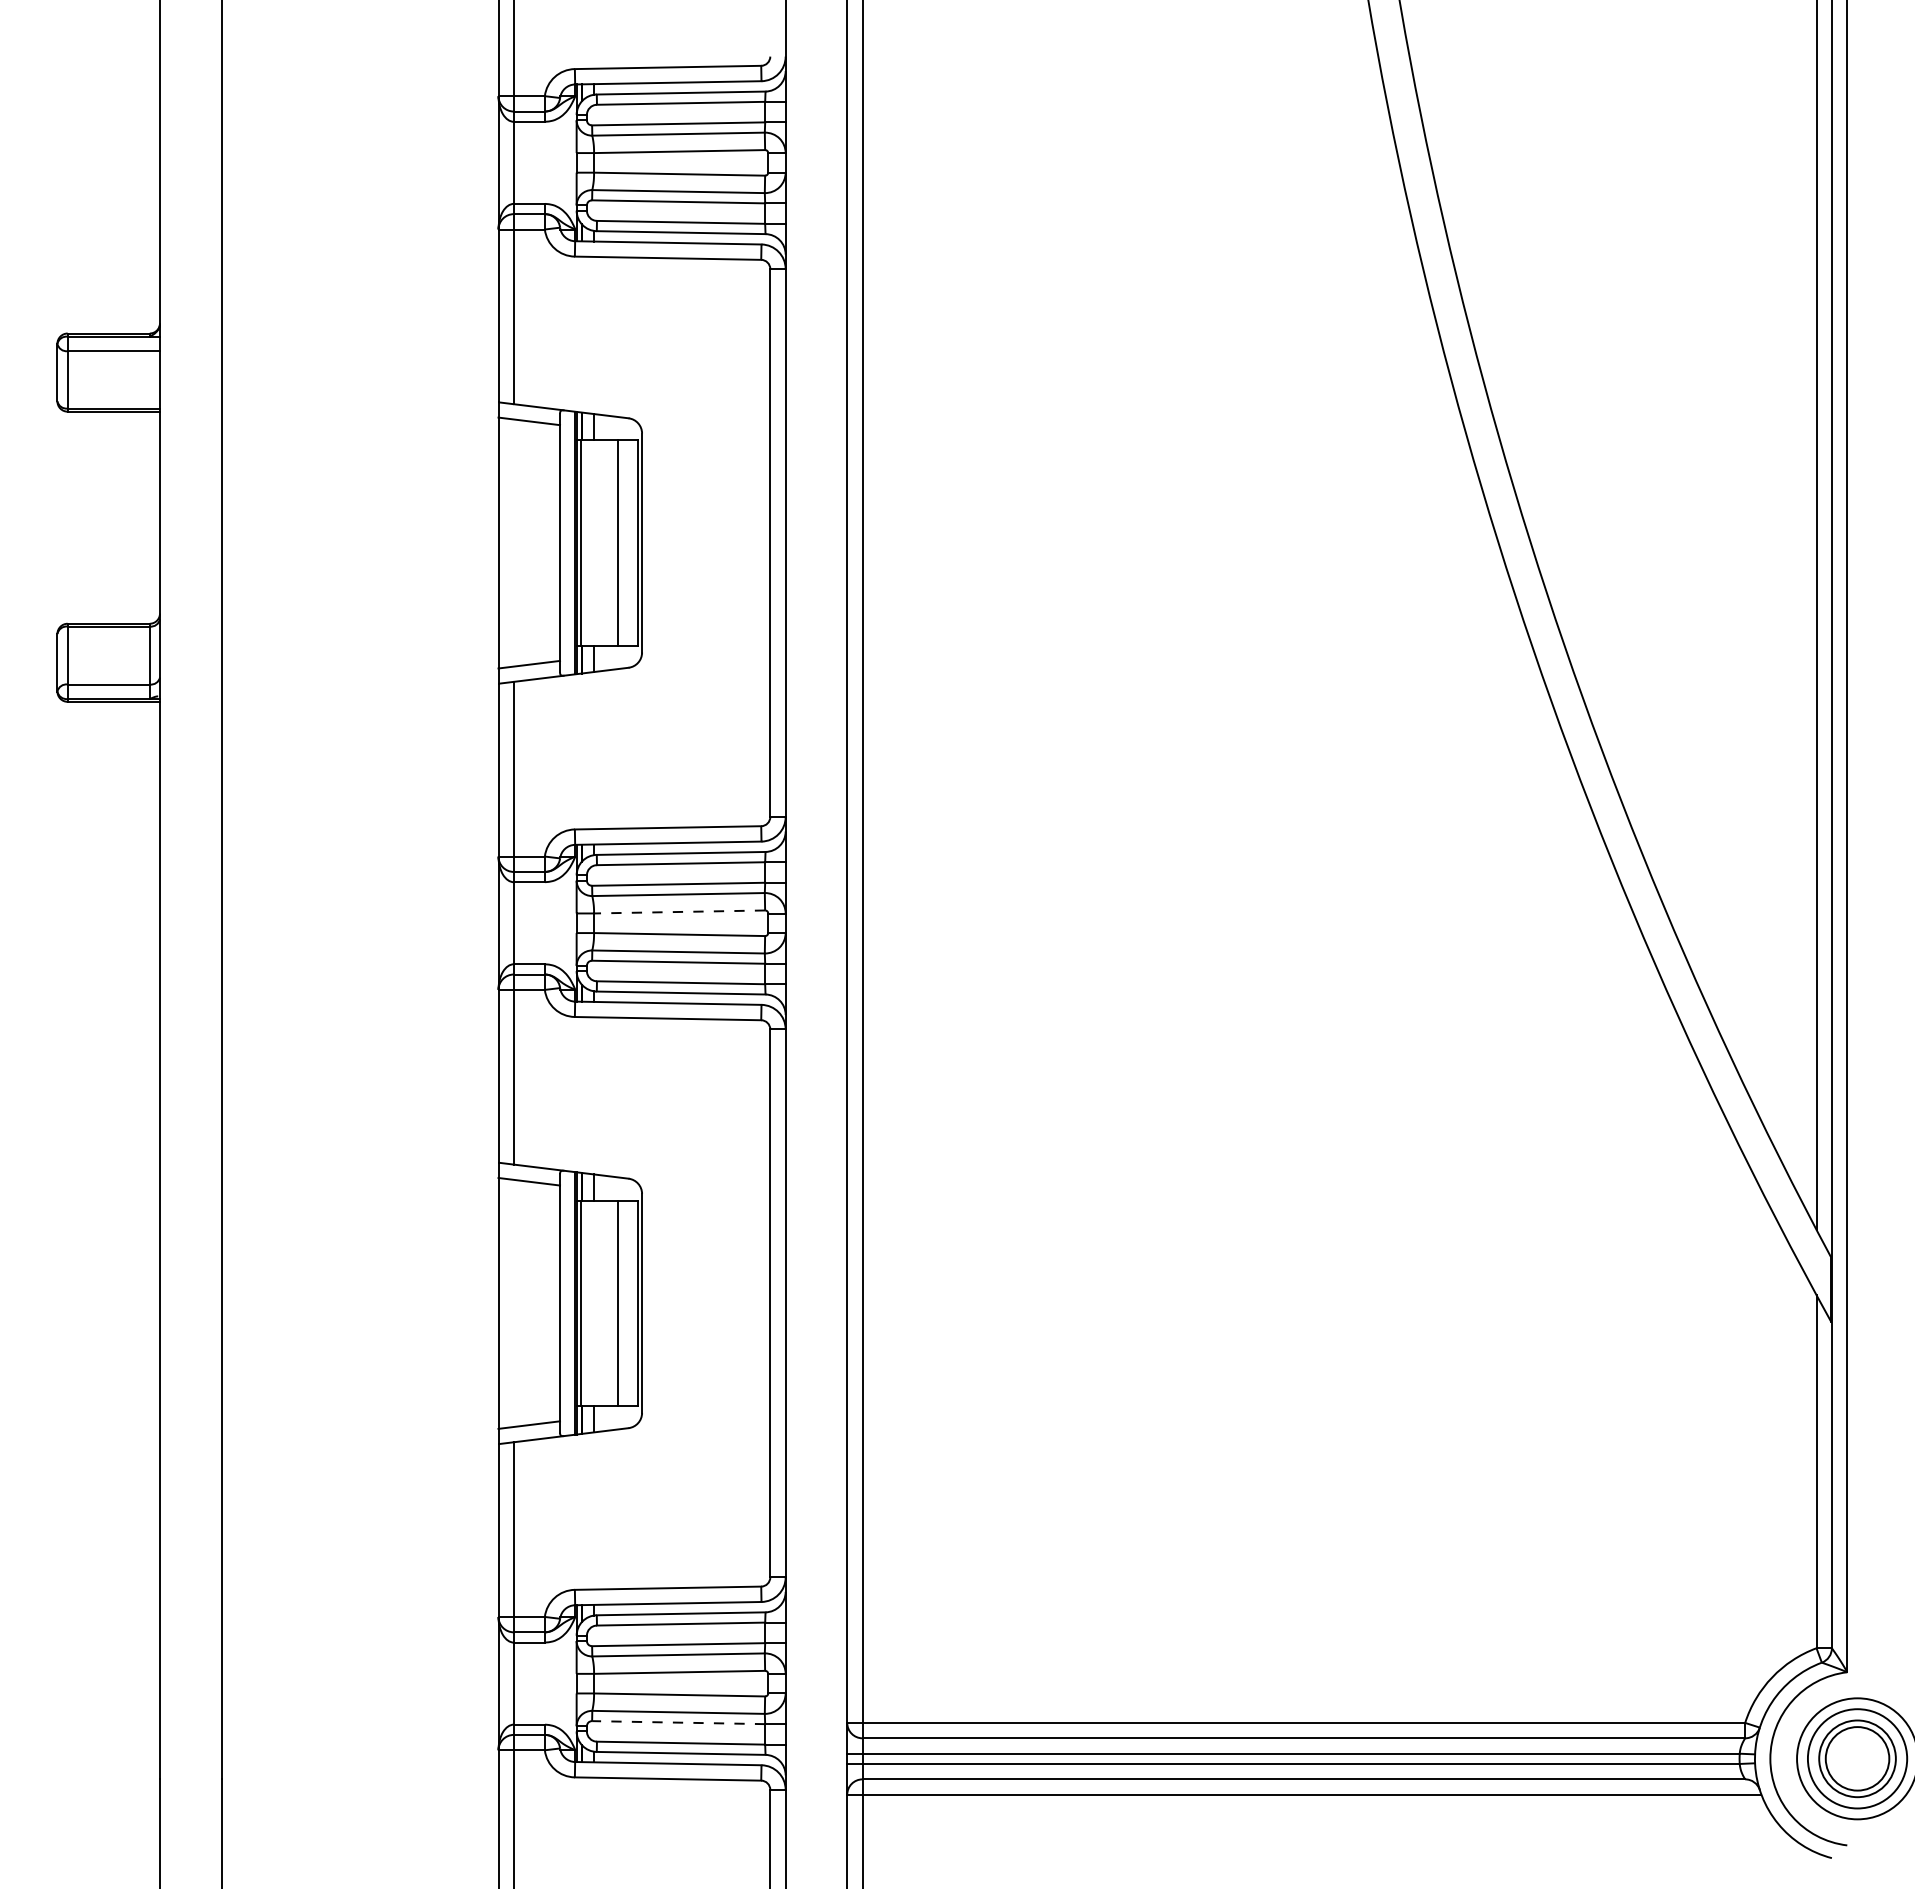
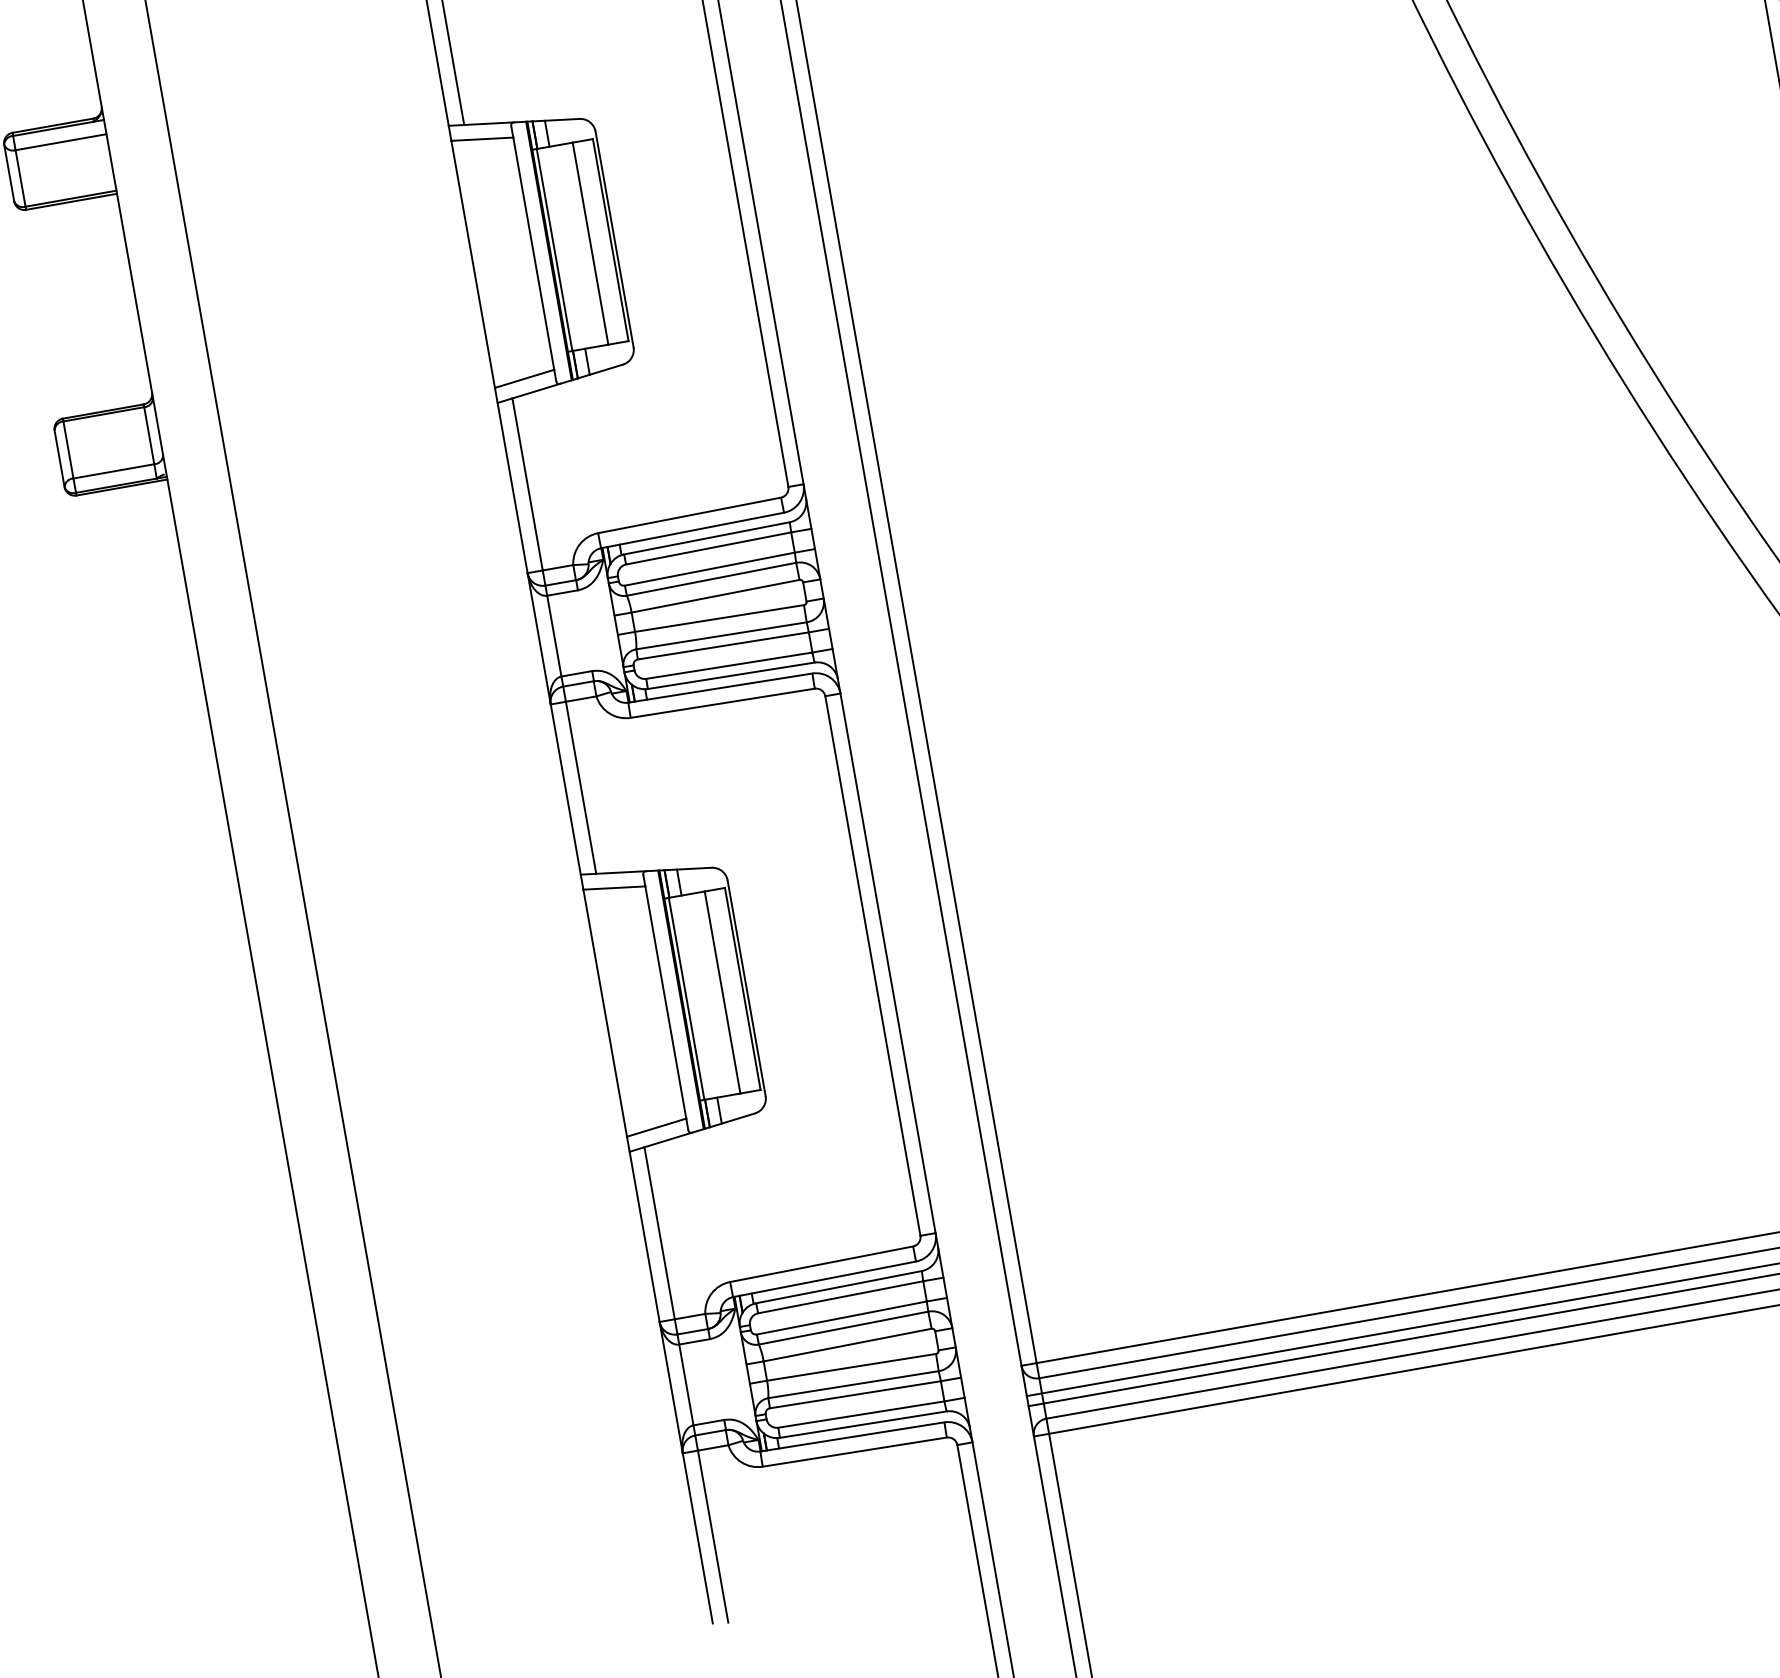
line: (679, 911) -> (715, 595), dashed -> solid
line: (678, 1722) -> (855, 1394), dashed -> solid

